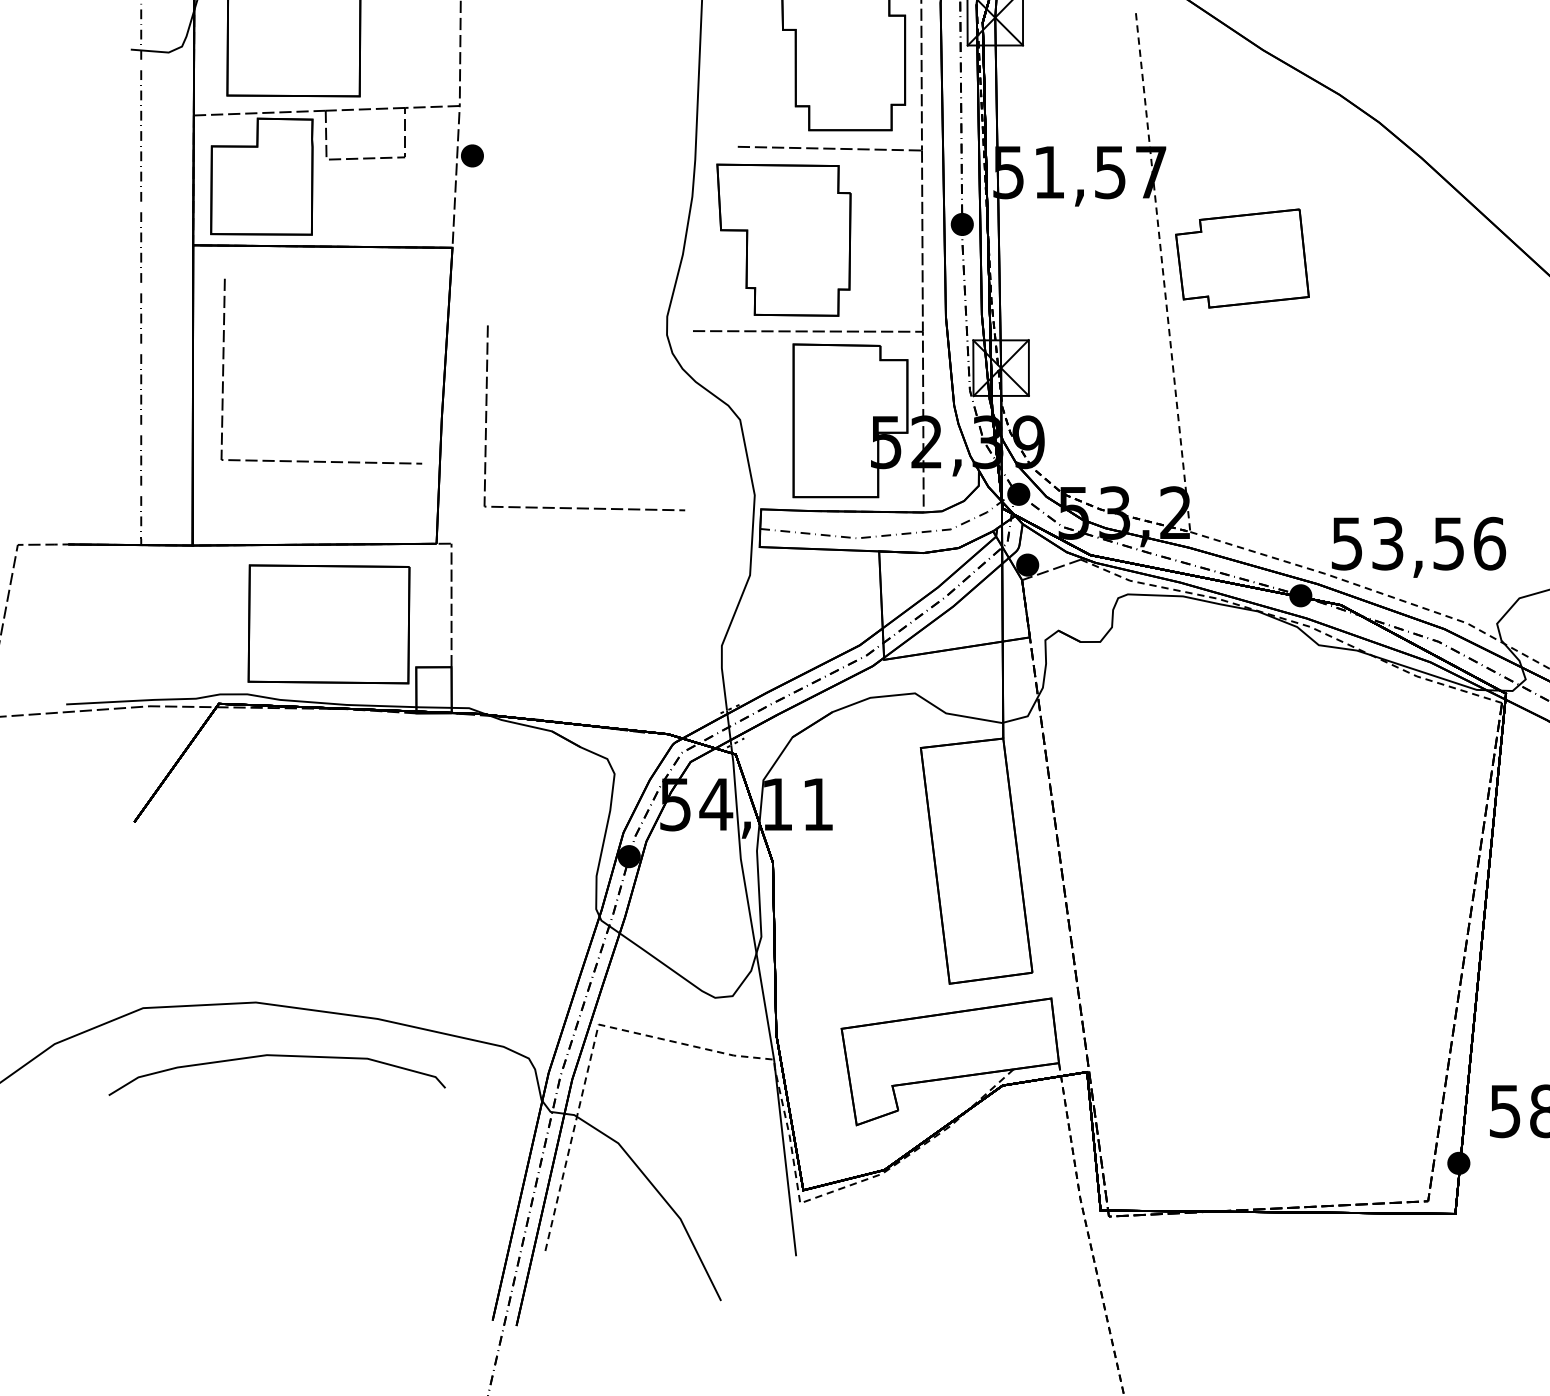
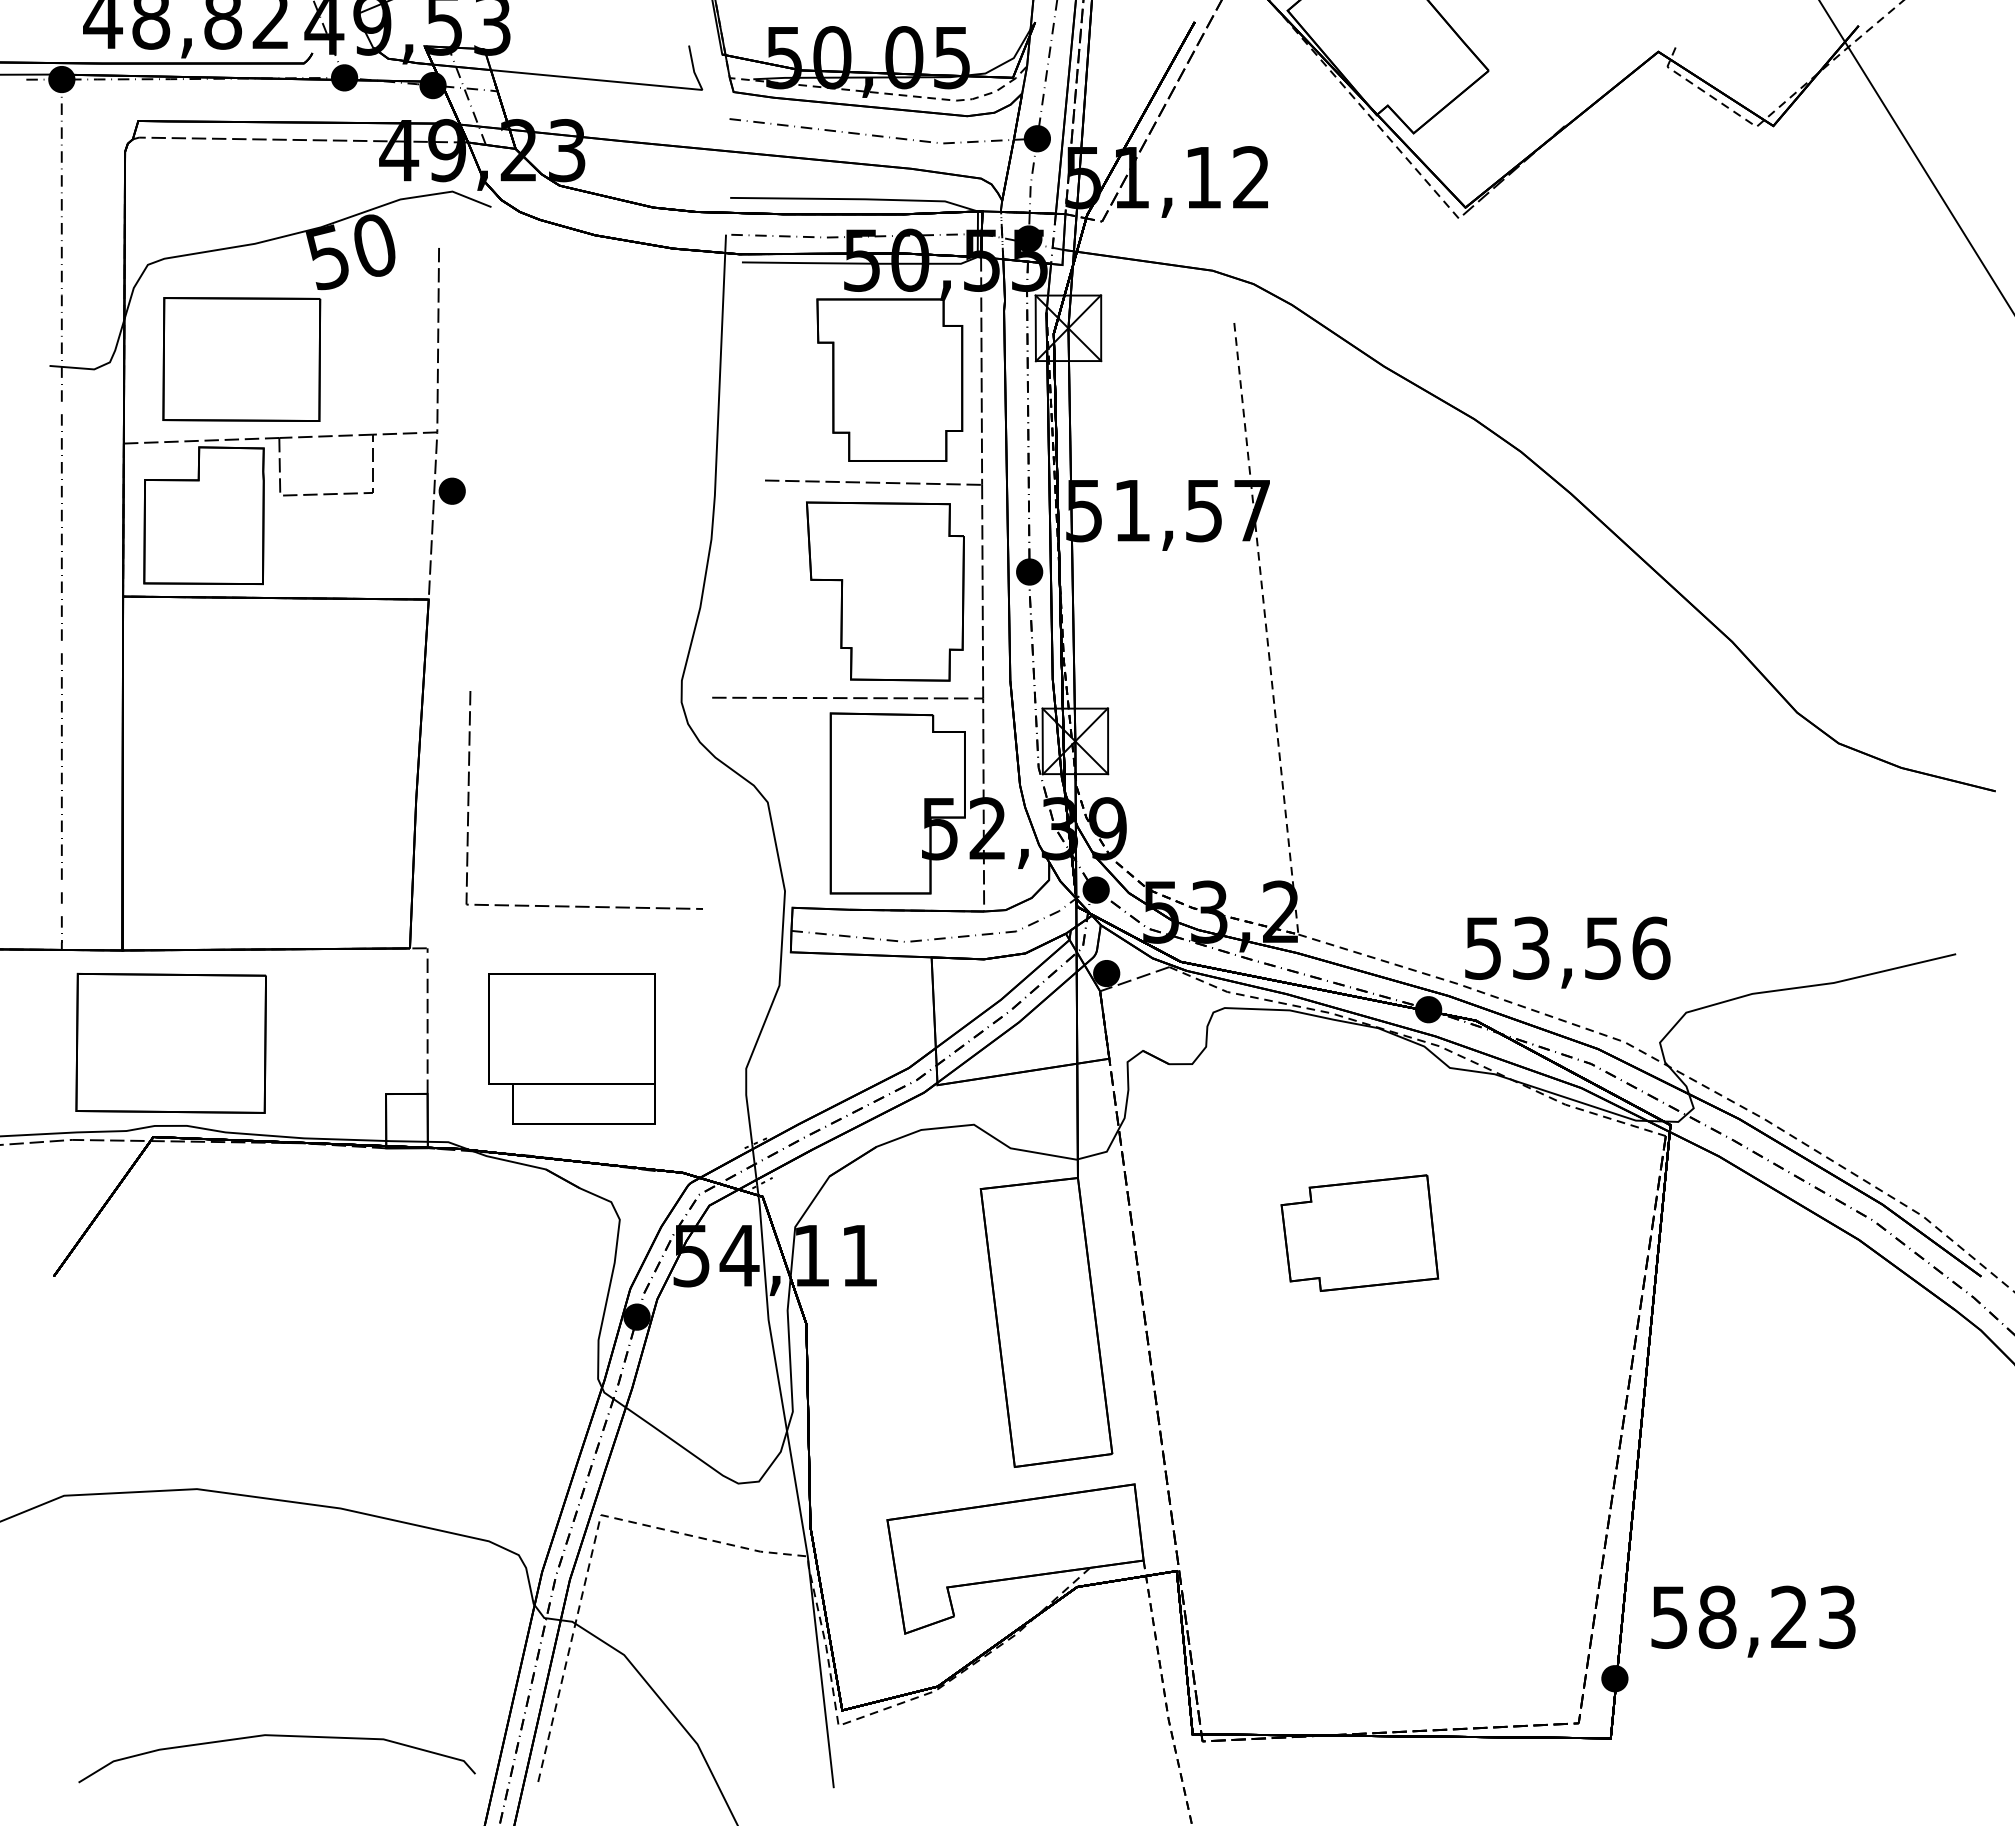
part: (784, 240) -> (885, 591), moved
part: (1242, 257) -> (1359, 1232), moved
line: (320, 460) -> (273, 850), removed
part: (328, 623) -> (170, 1042), moved
part: (573, 628) -> (571, 1048), added
curve: (276, 1056) -> (276, 1736), moved

